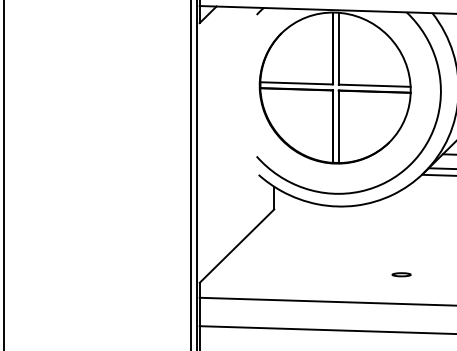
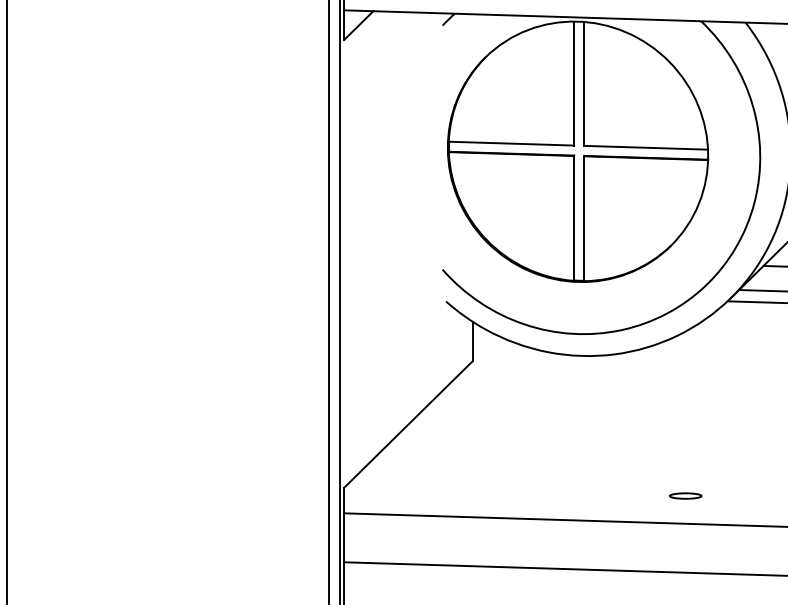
part: (401, 274) -> (685, 495), moved

